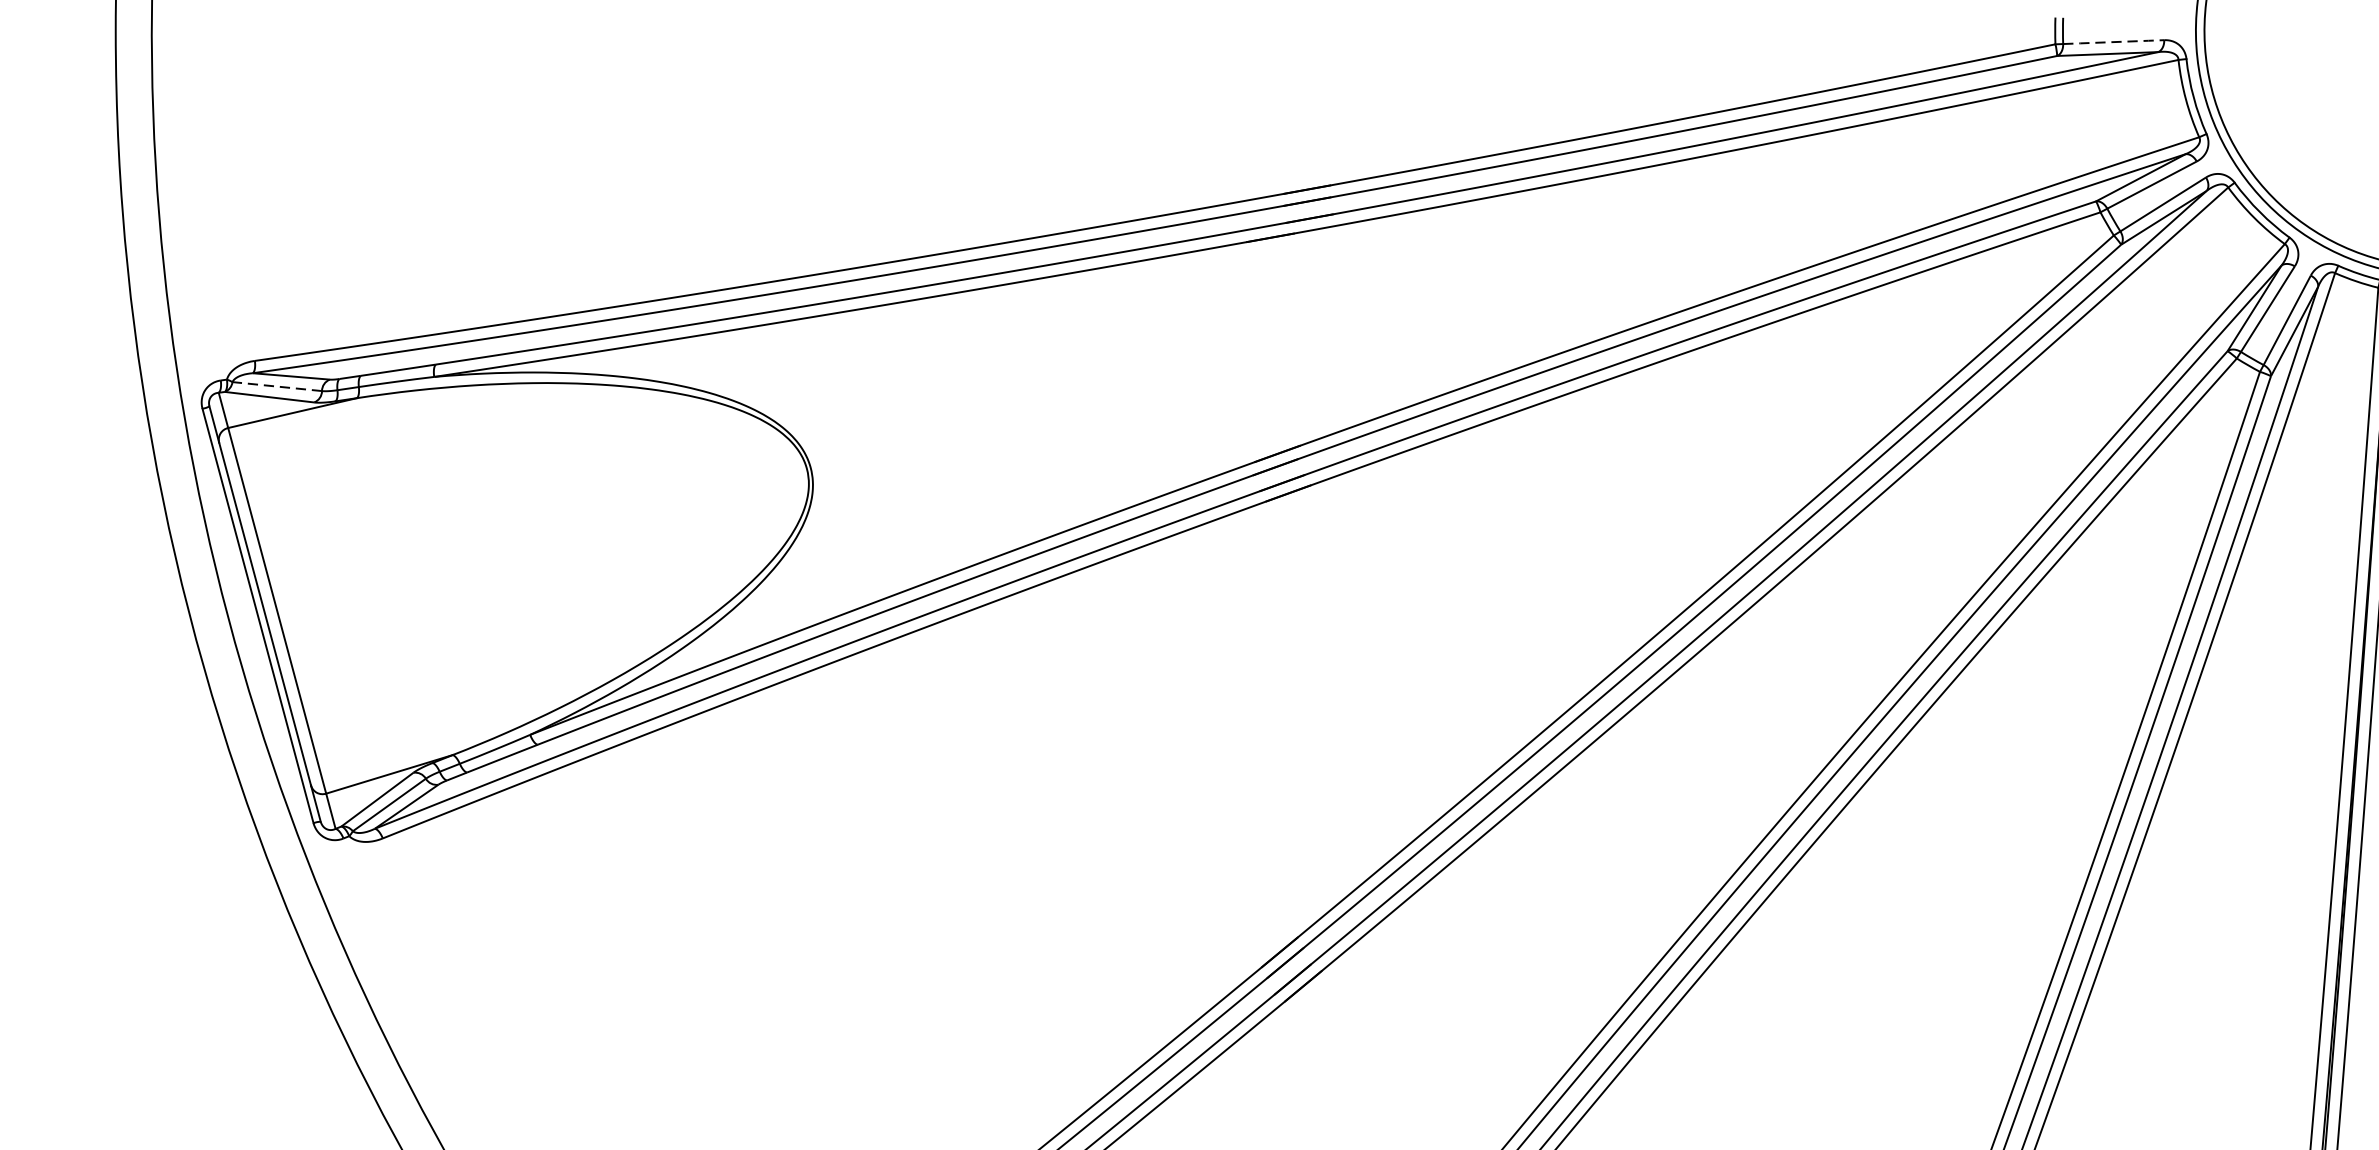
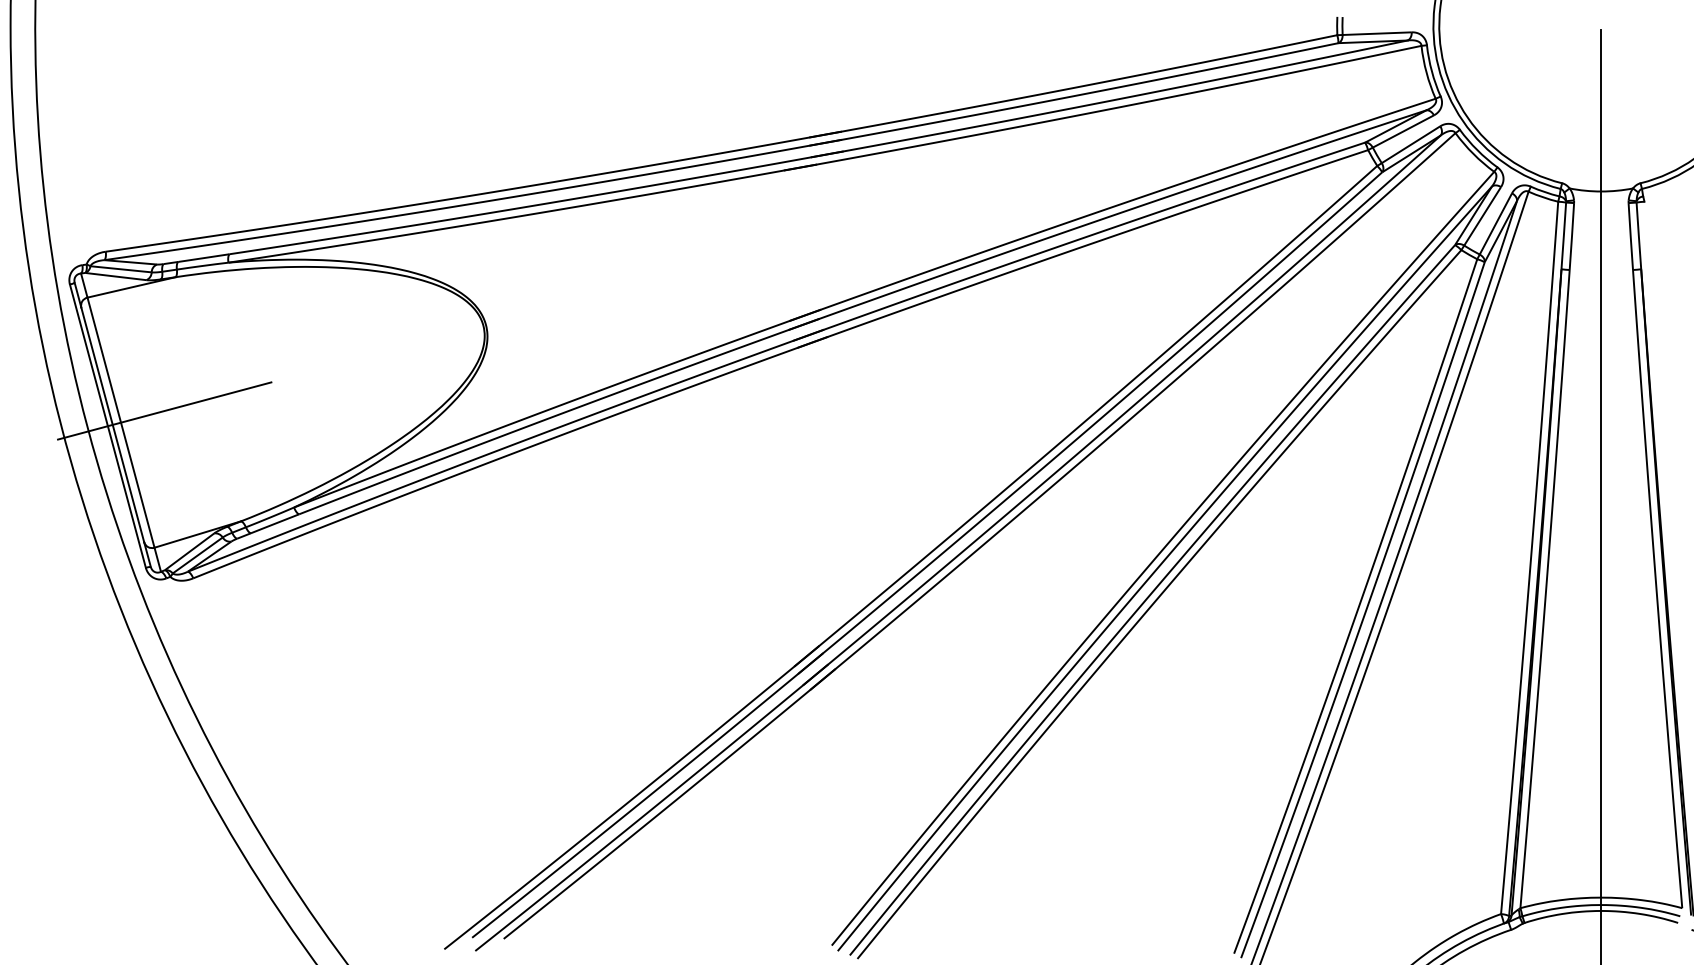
line: (2114, 41) -> (1377, 33), dashed -> solid
line: (276, 386) -> (120, 269), dashed -> solid
line: (340, 593) -> (164, 410), added

